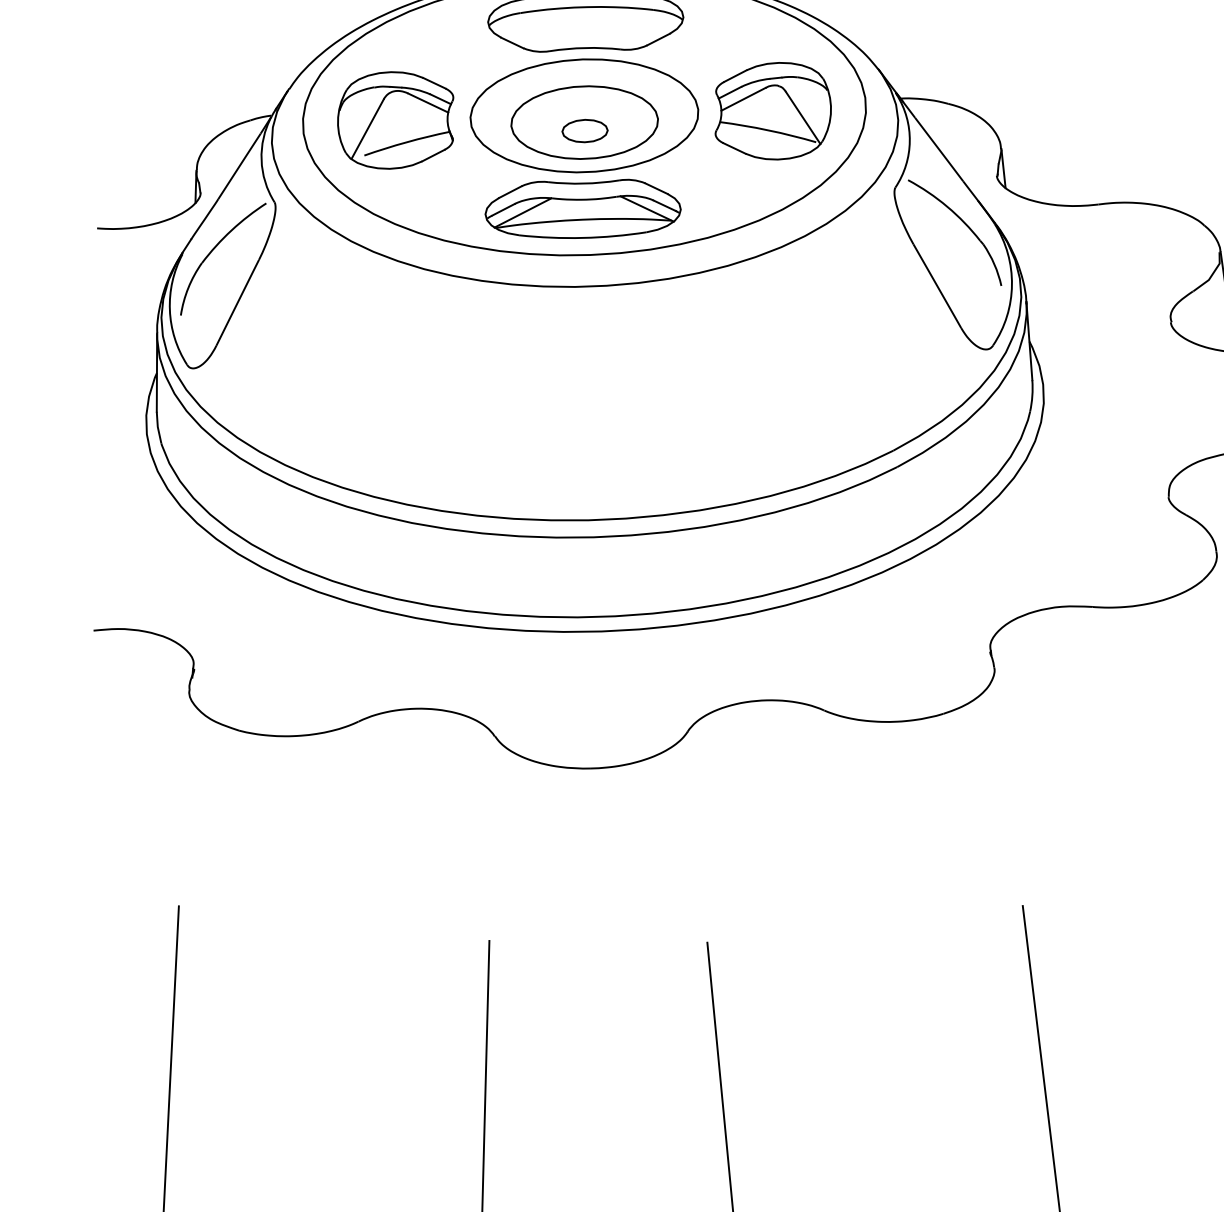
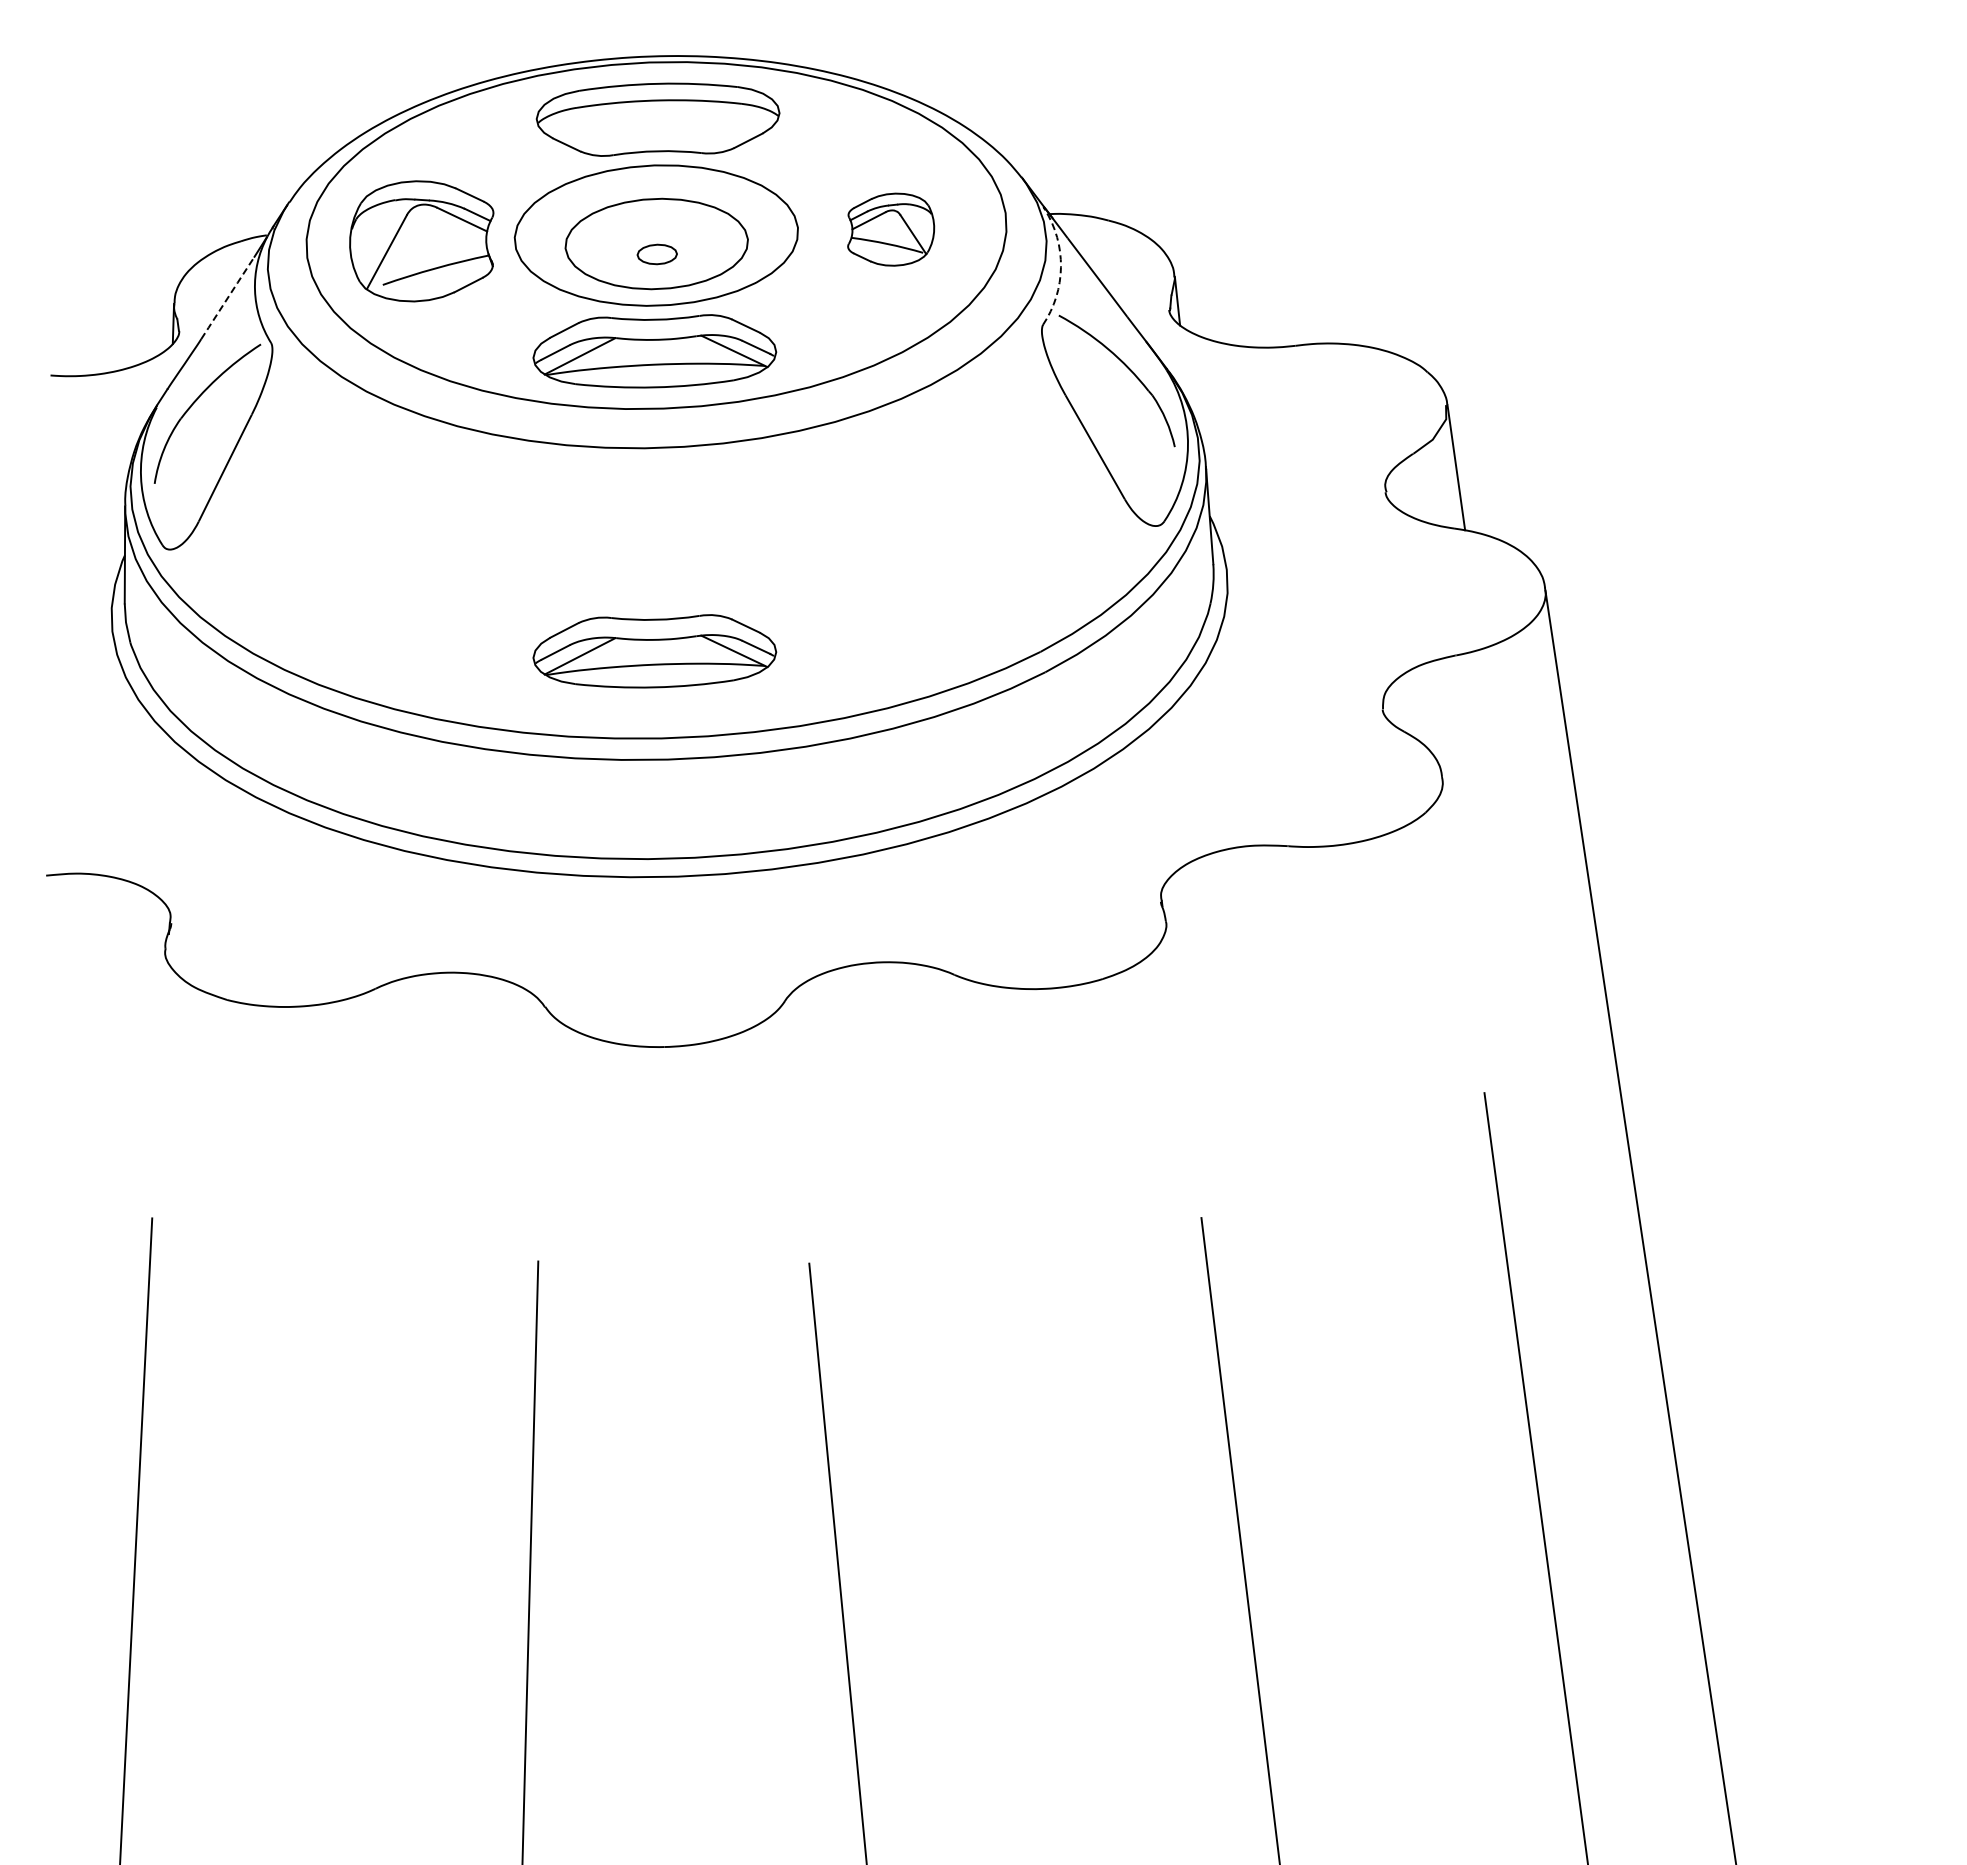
part: (772, 110) -> (890, 229), size x0.6
part: (585, 131) -> (657, 254), size x0.7
arc: (909, 141) -> (1060, 267), solid -> dashed
line: (239, 165) -> (227, 297), solid -> dashed
part: (582, 450) -> (654, 651), added

